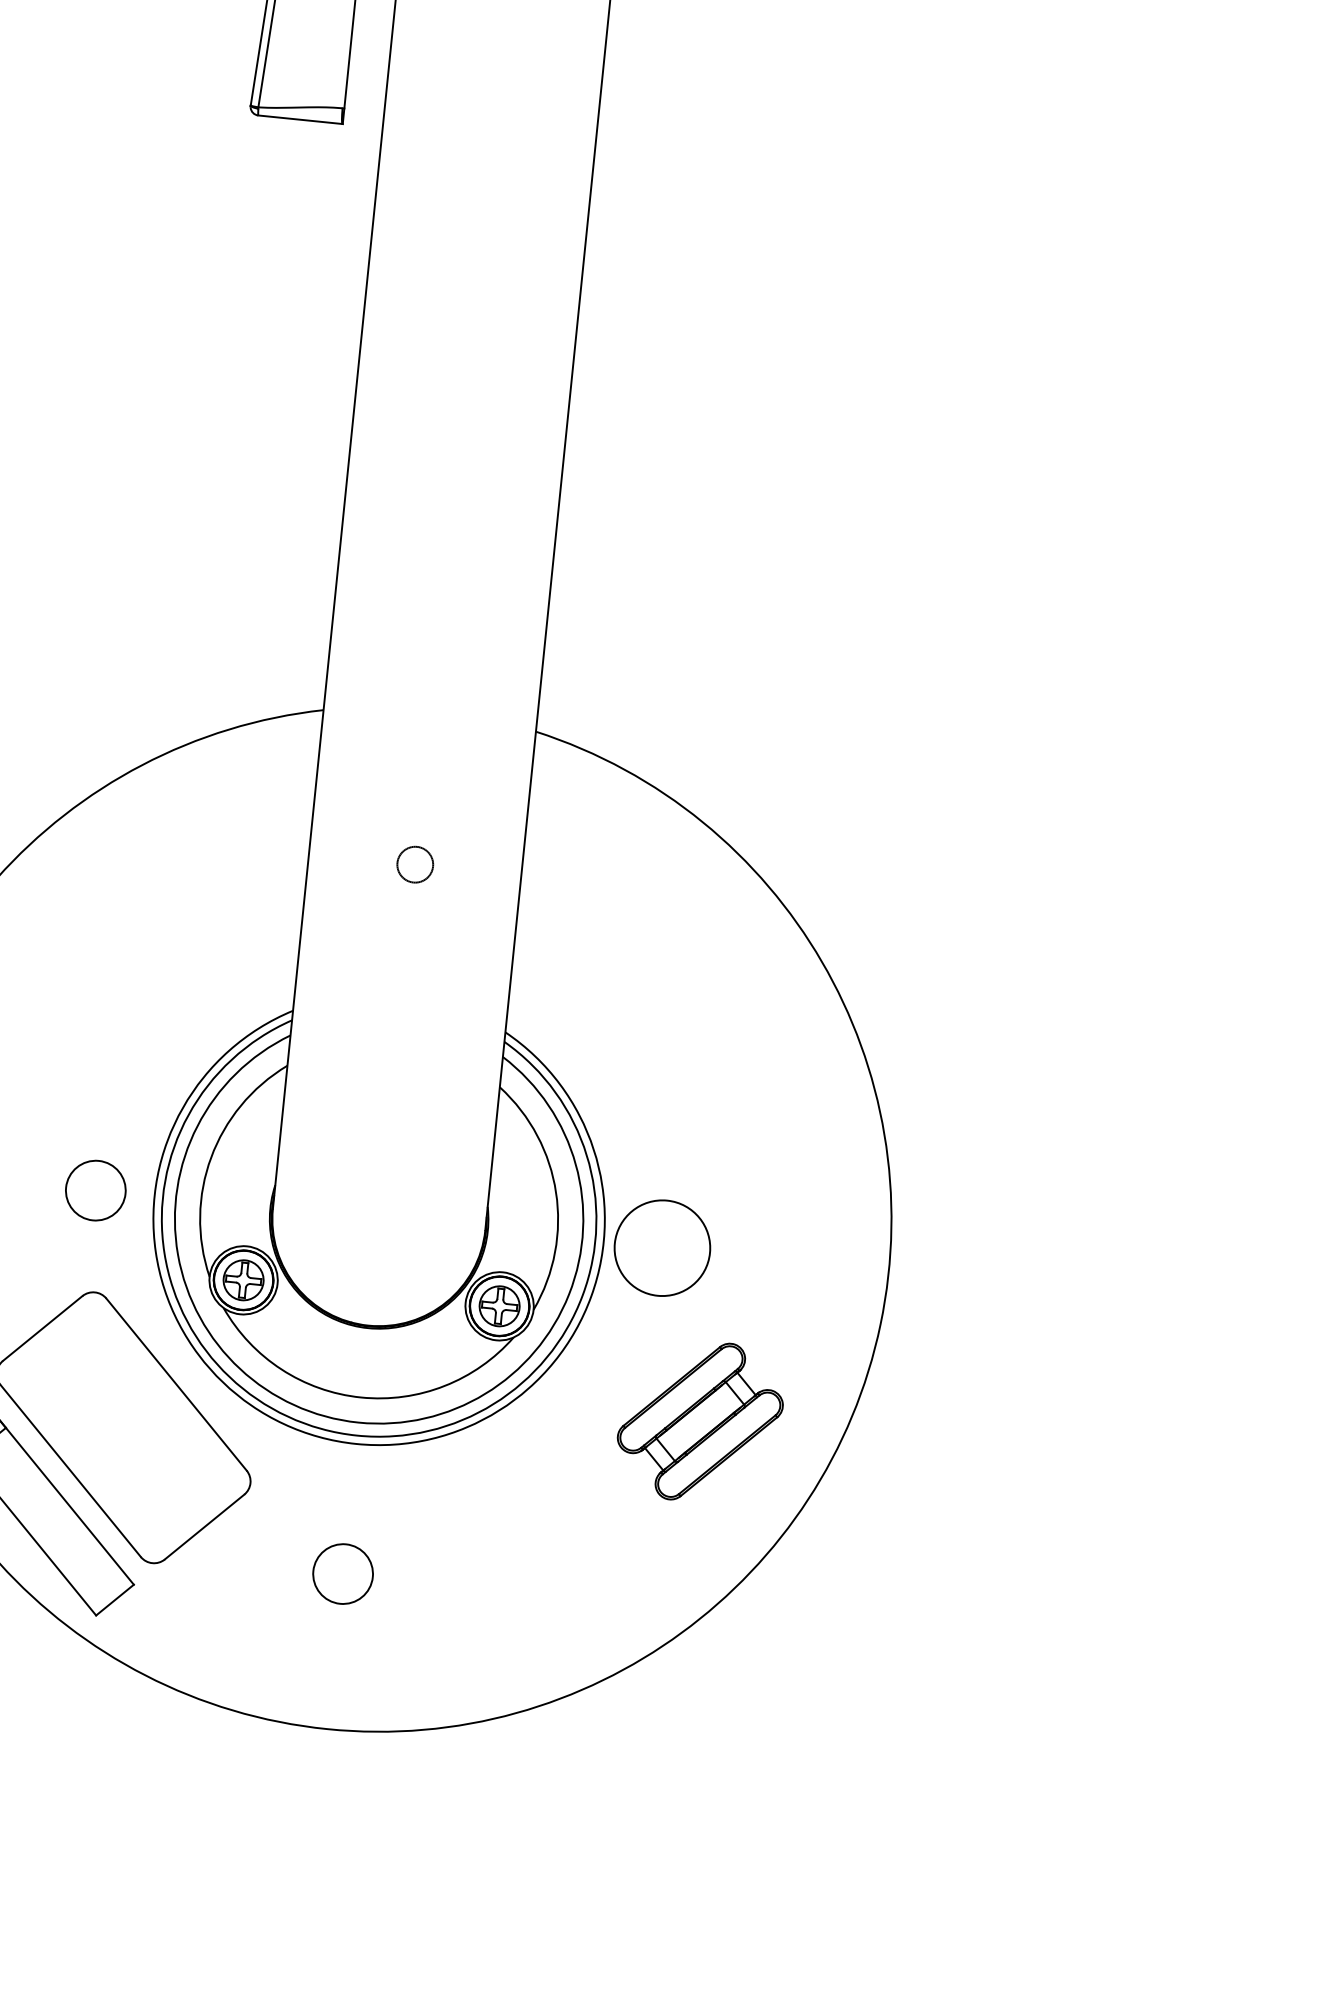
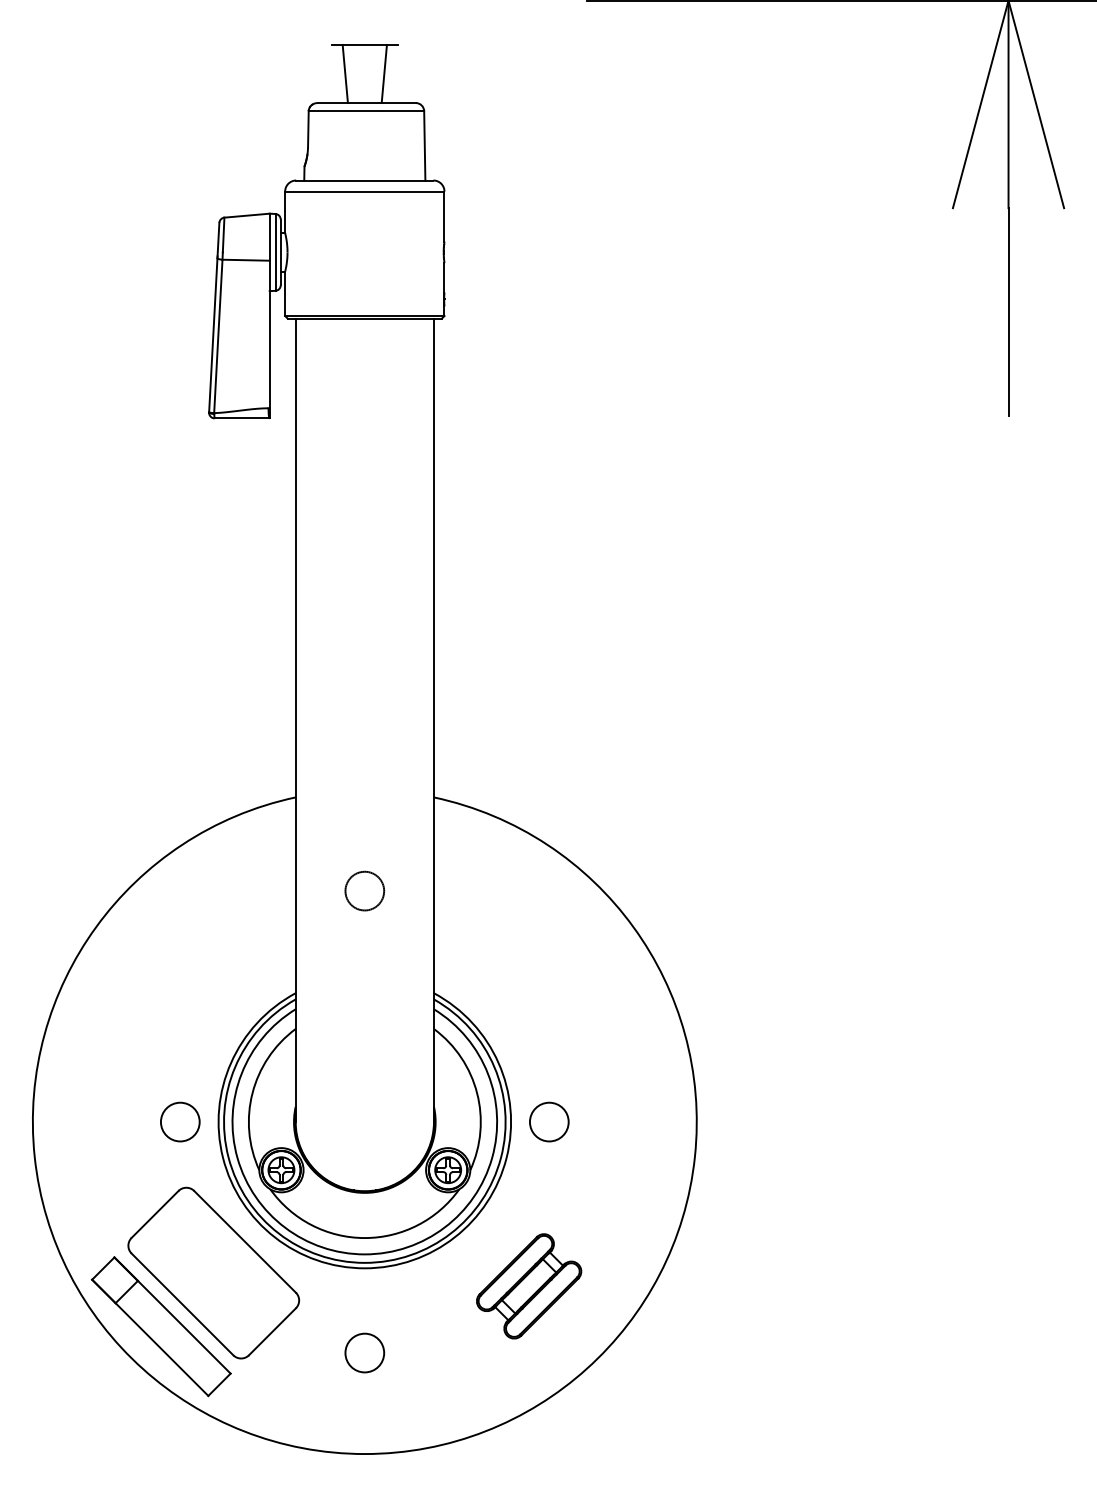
circle: (414, 863) -> (364, 890), size x1.67
circle: (661, 1247) -> (548, 1121), size x0.62
part: (700, 1421) -> (529, 1286), moved

